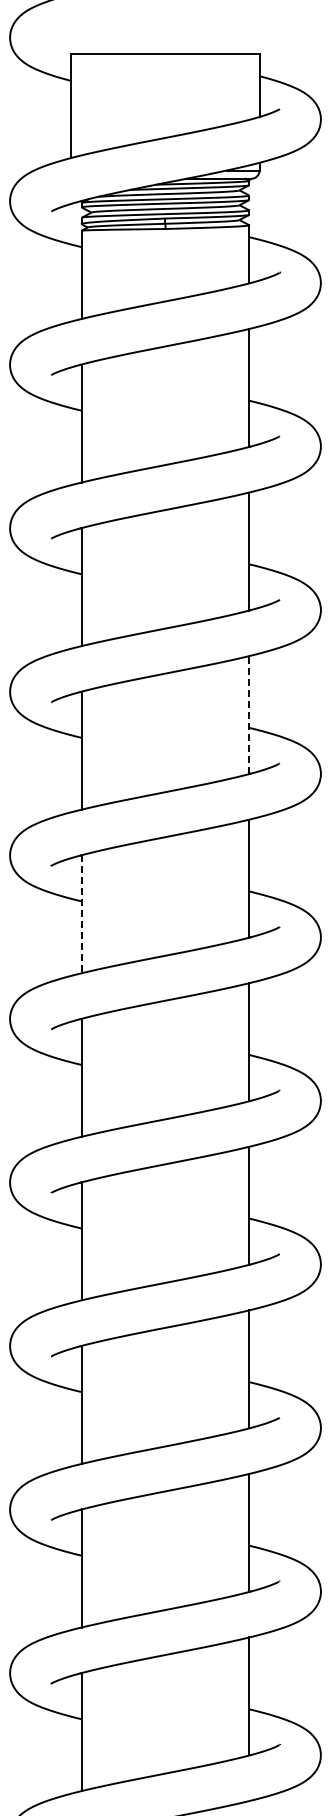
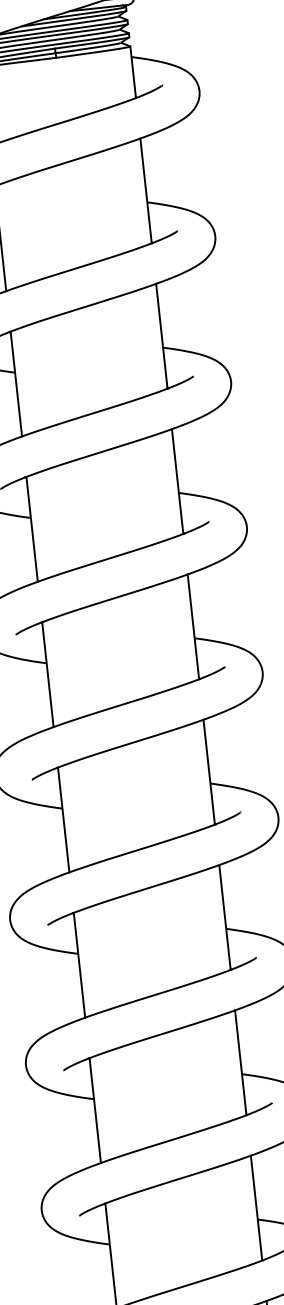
line: (249, 714) -> (177, 481), dashed -> solid
line: (81, 914) -> (47, 674), dashed -> solid

